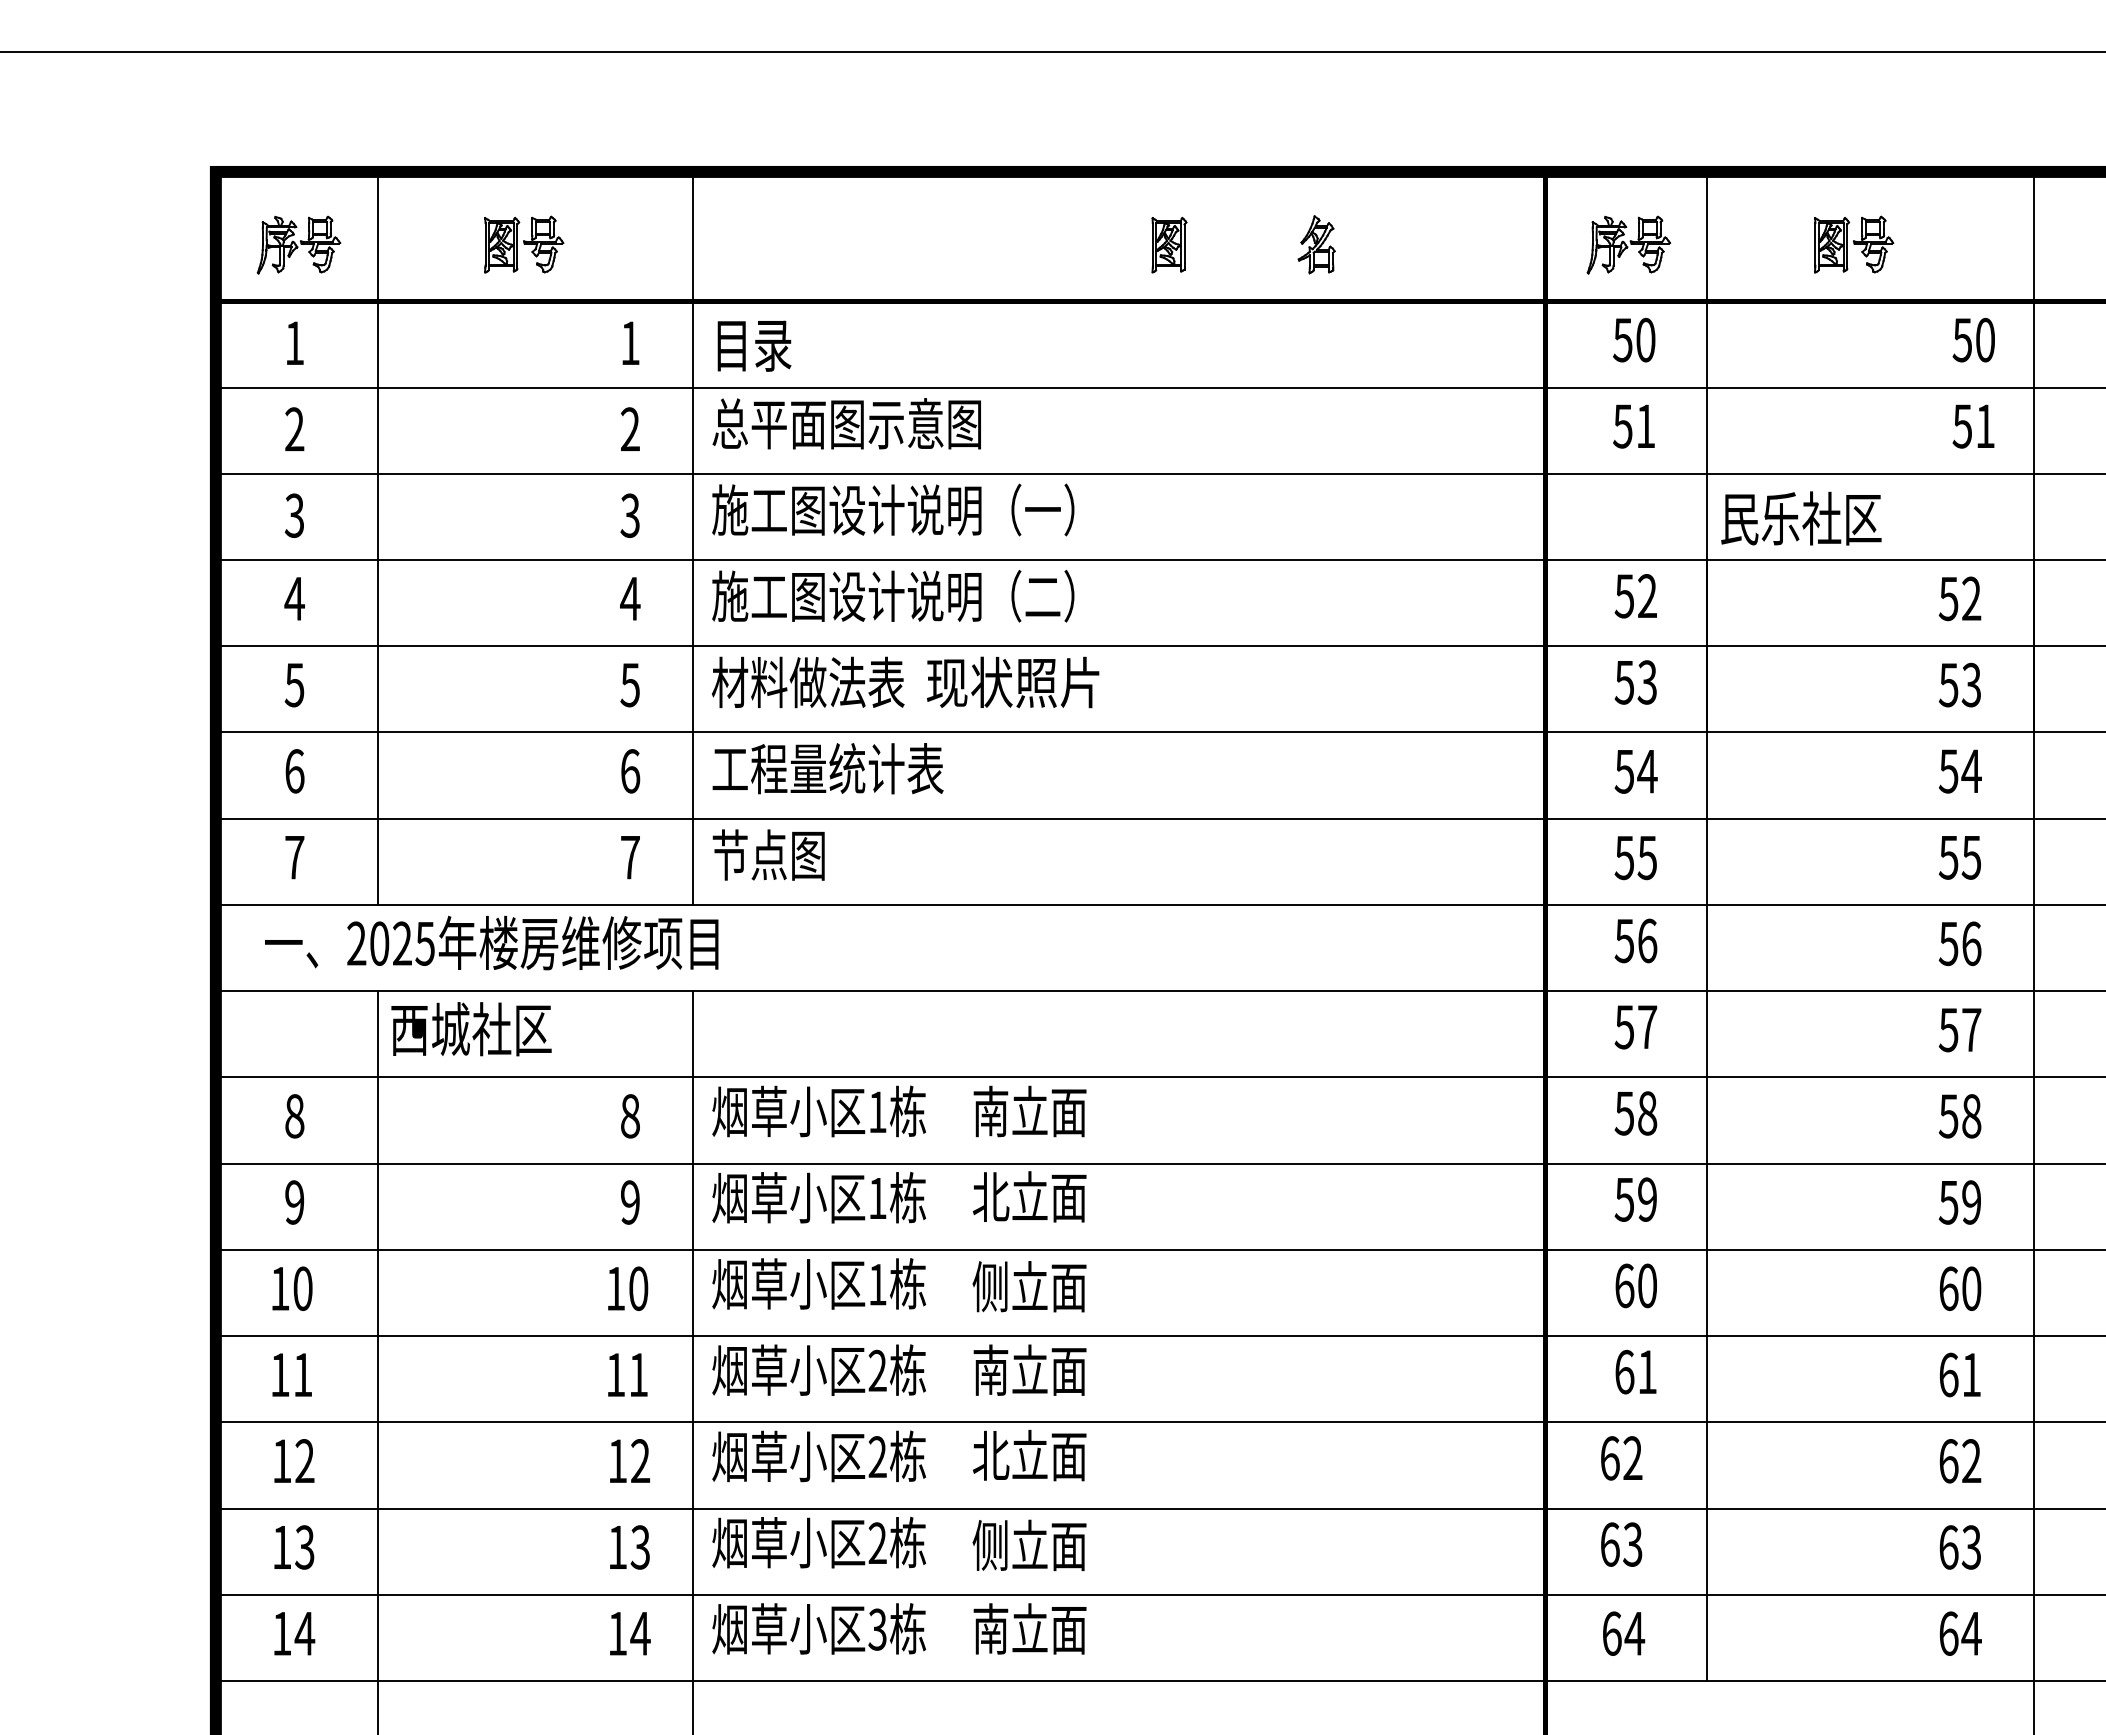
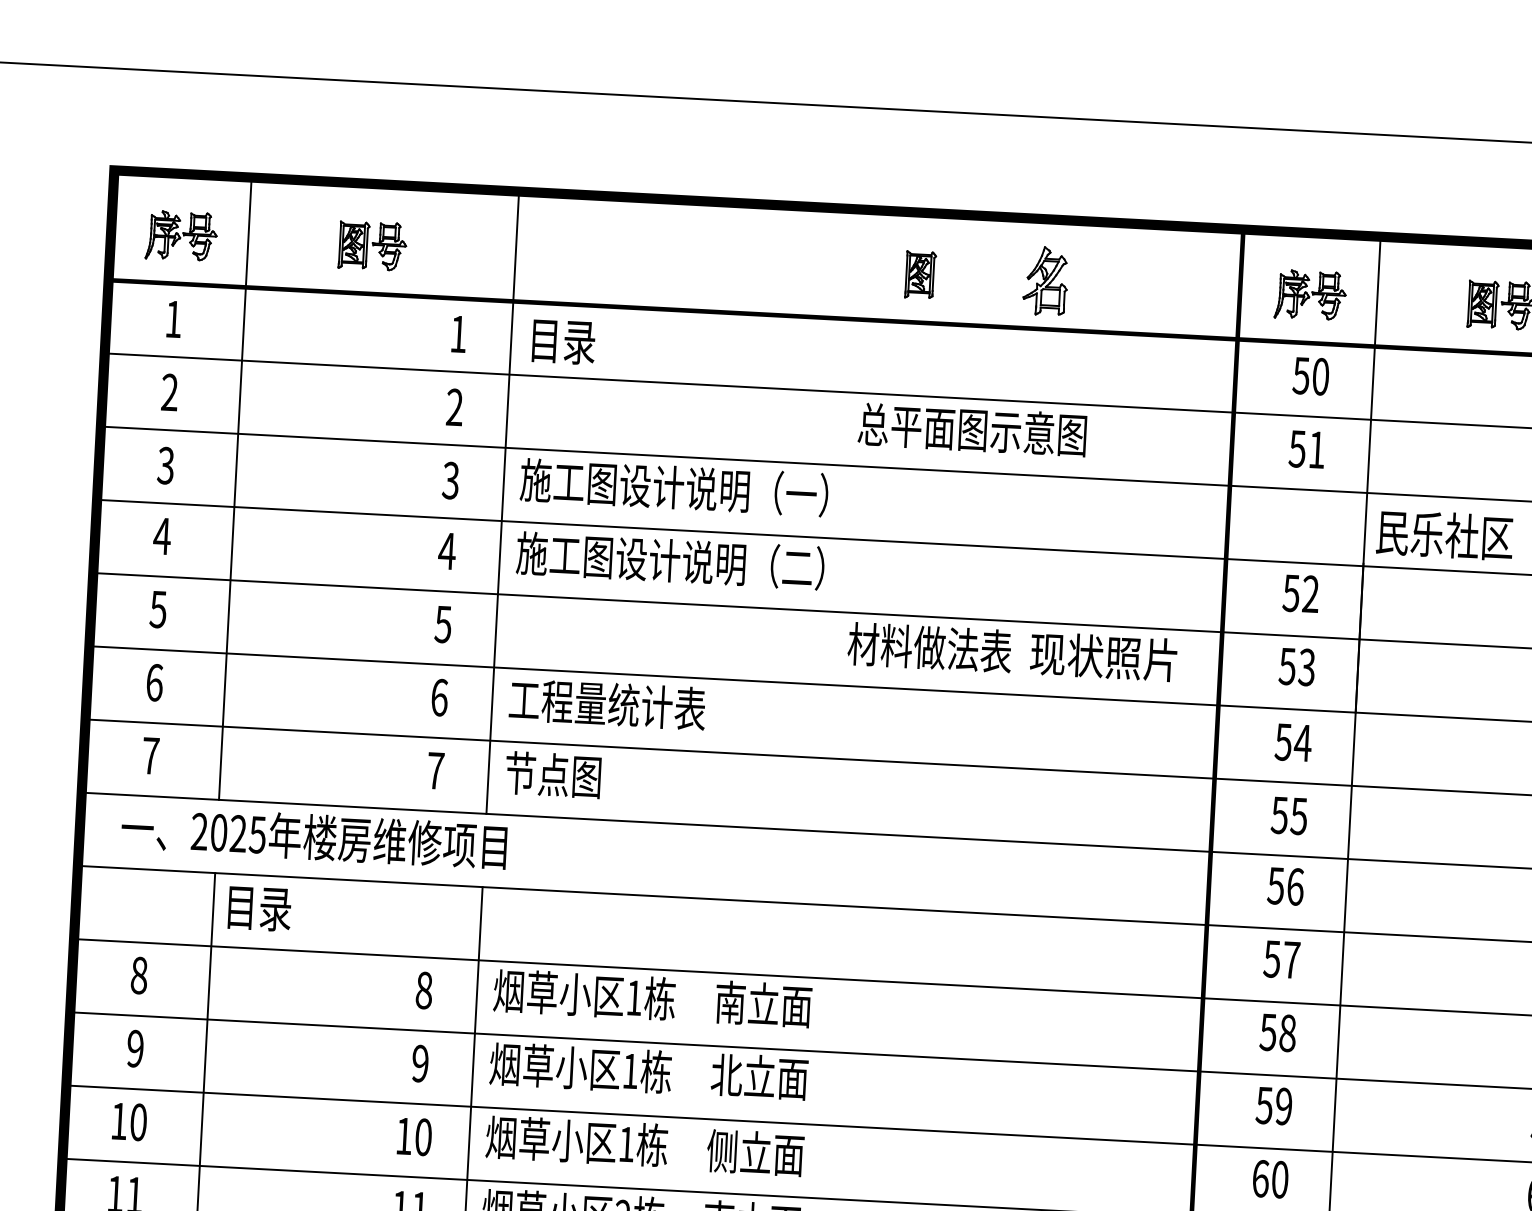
part: (1316, 244) -> (1045, 280), size x1.4
text: (846, 423) -> (972, 429), moved
text: (905, 682) -> (1012, 652), moved
text: (471, 1029) -> (293, 909), 西城社区 -> 目录

